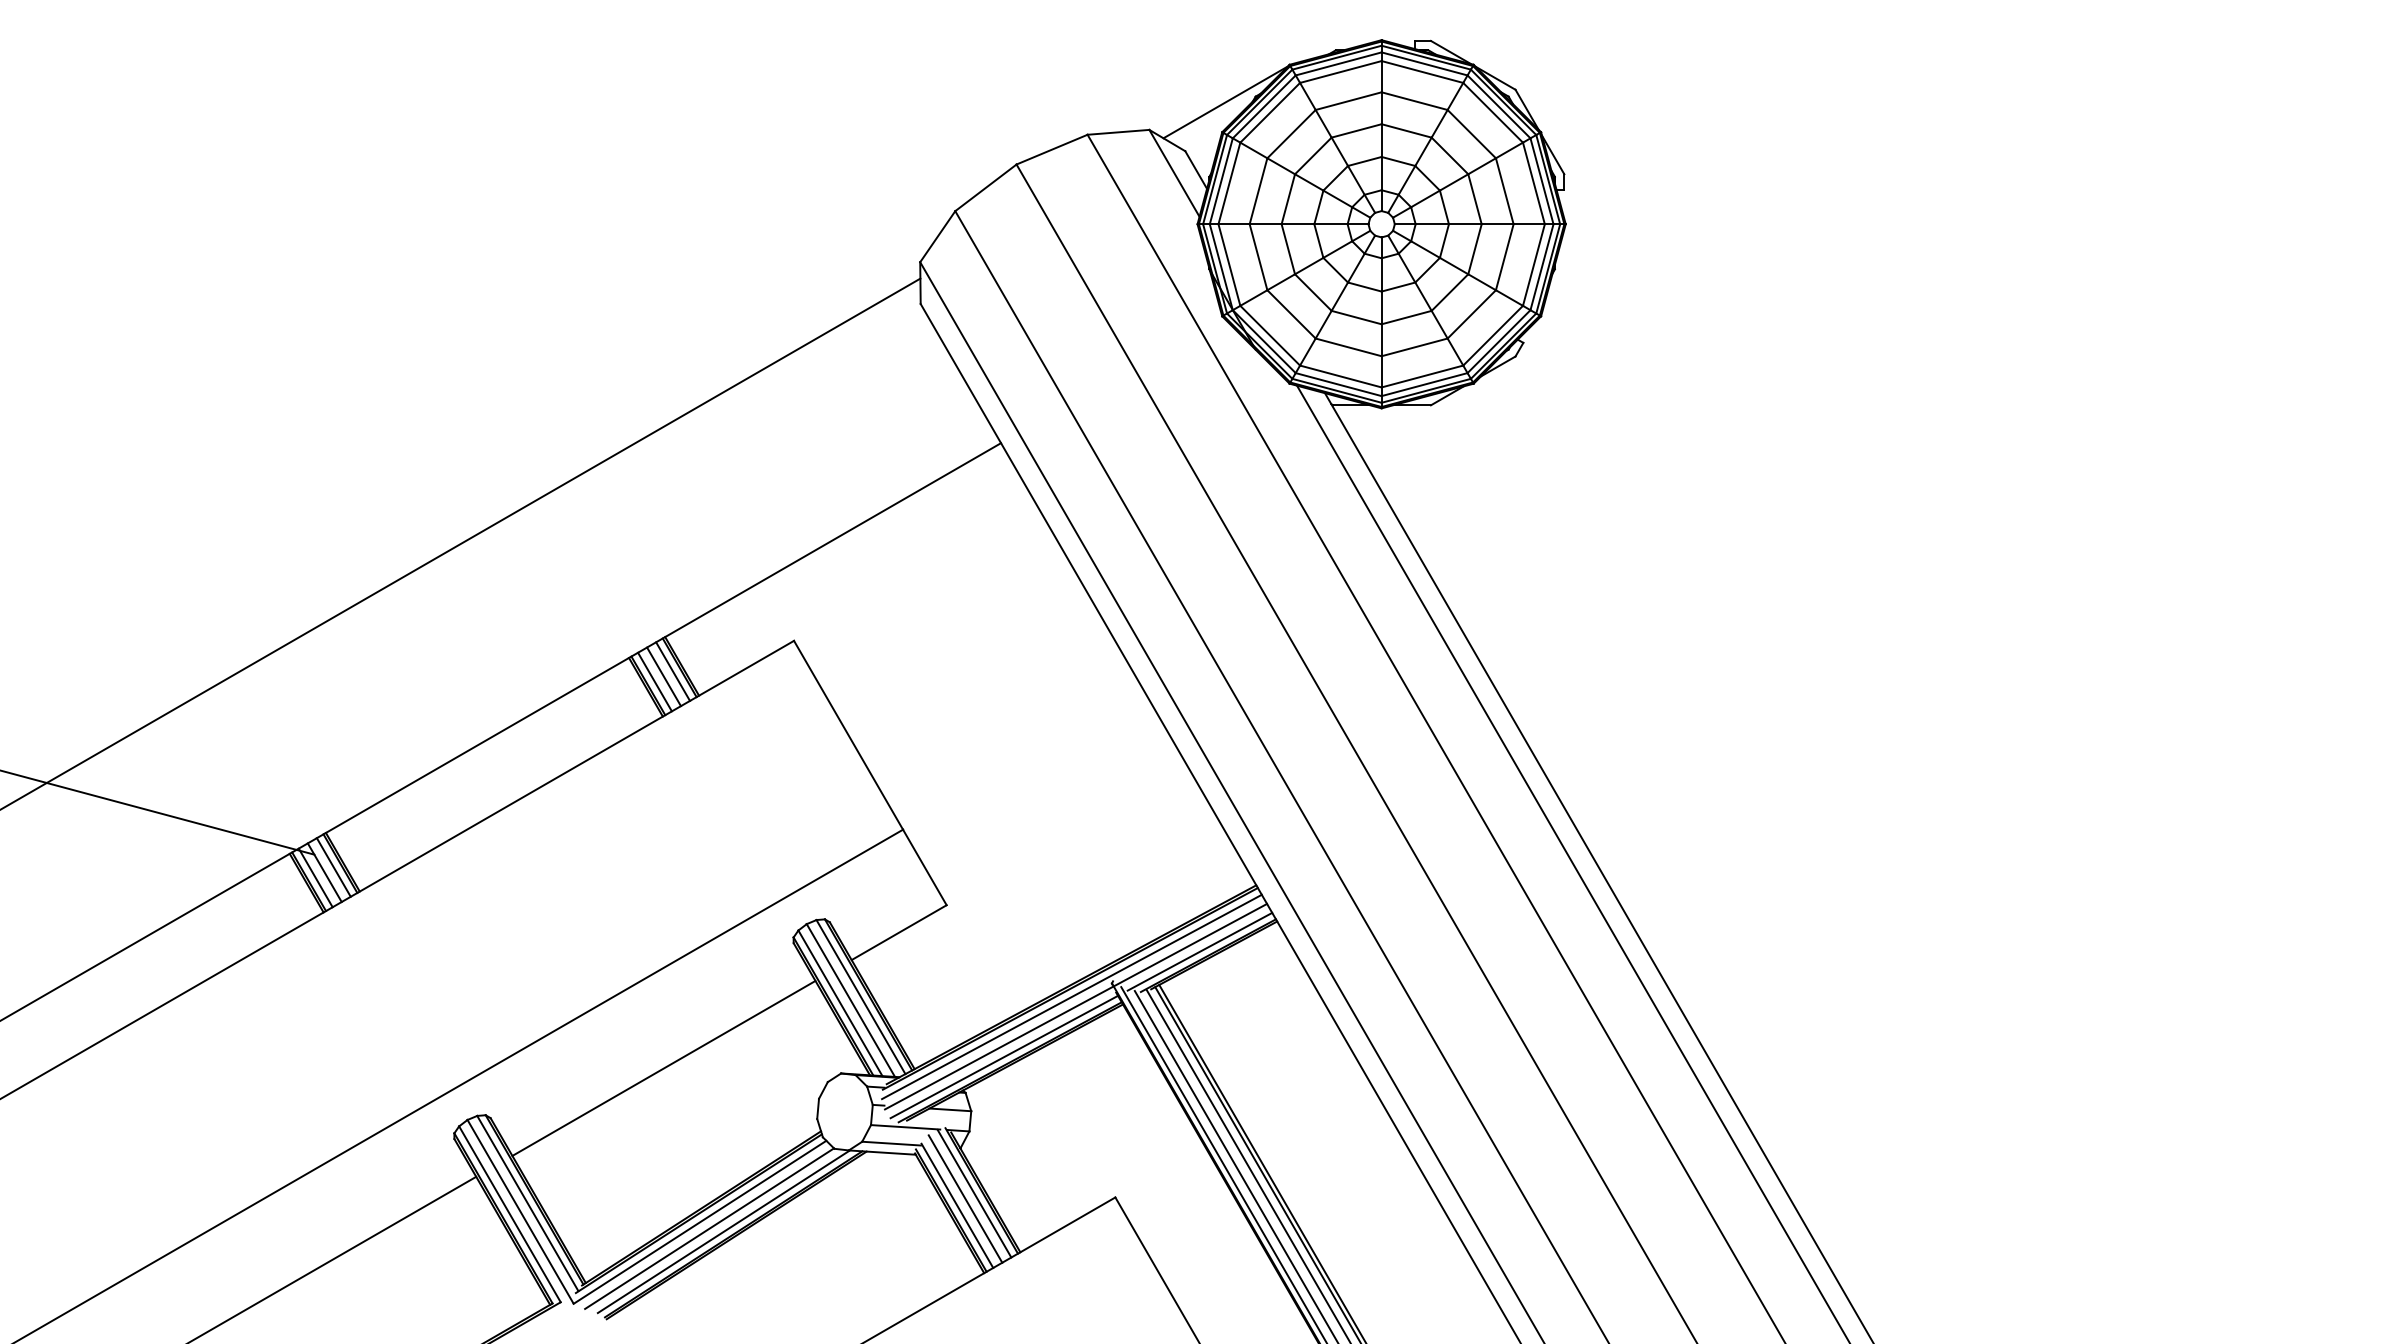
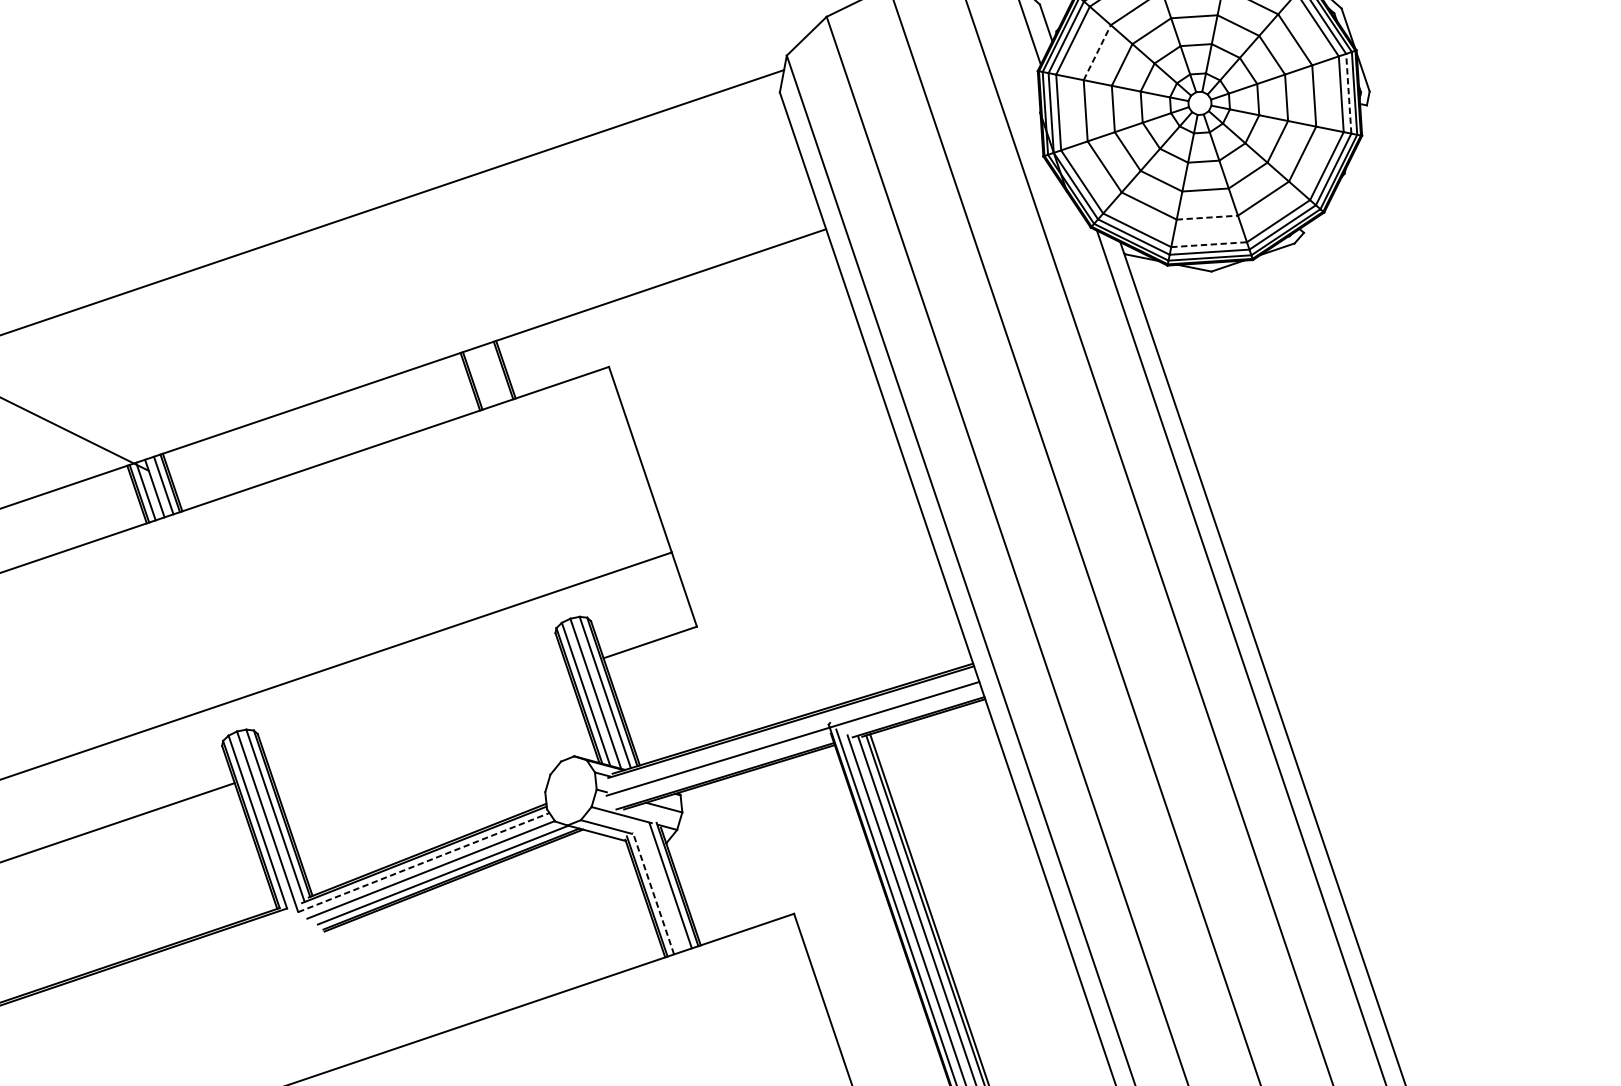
line: (1541, 180) -> (1348, 92), solid -> dashed
line: (1258, 190) -> (1097, 51), solid -> dashed
line: (1415, 347) -> (1208, 217), solid -> dashed
line: (1422, 376) -> (1209, 244), solid -> dashed
line: (672, 671) -> (496, 372), removed
line: (663, 676) -> (487, 375), removed
line: (654, 681) -> (478, 378), removed
line: (1199, 951) -> (911, 711), removed
line: (1071, 996) -> (790, 729), removed
line: (1004, 1056) -> (721, 770), removed
line: (663, 1067) -> (418, 719), removed
line: (965, 1198) -> (661, 888), removed
line: (957, 1205) -> (653, 893), solid -> dashed
line: (700, 1222) -> (424, 862), solid -> dashed

